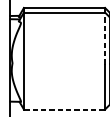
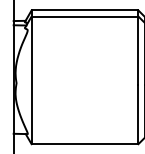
line: (105, 38) -> (138, 50), dashed -> solid
line: (64, 109) -> (85, 144), dashed -> solid

